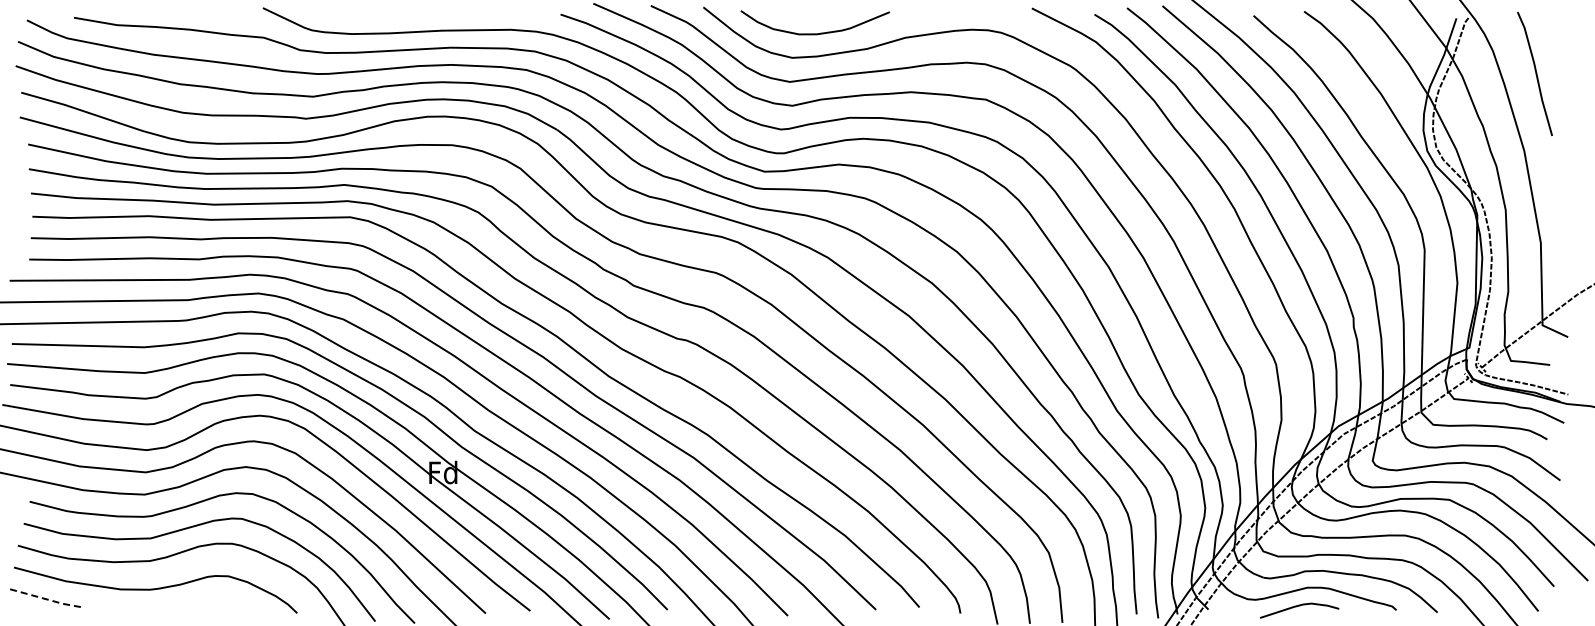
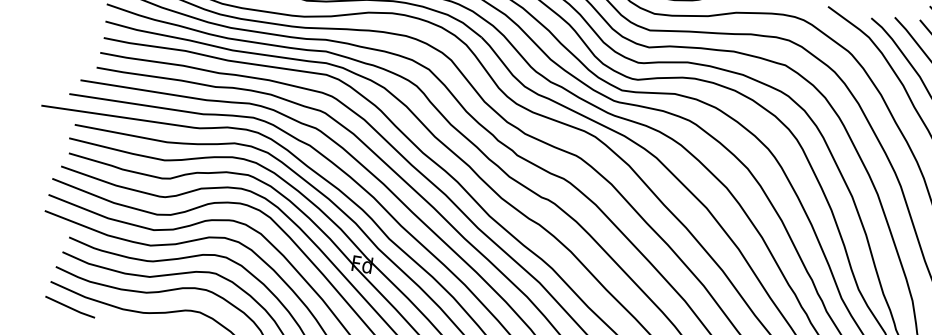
line: (47, 599) -> (70, 307), dashed -> solid

